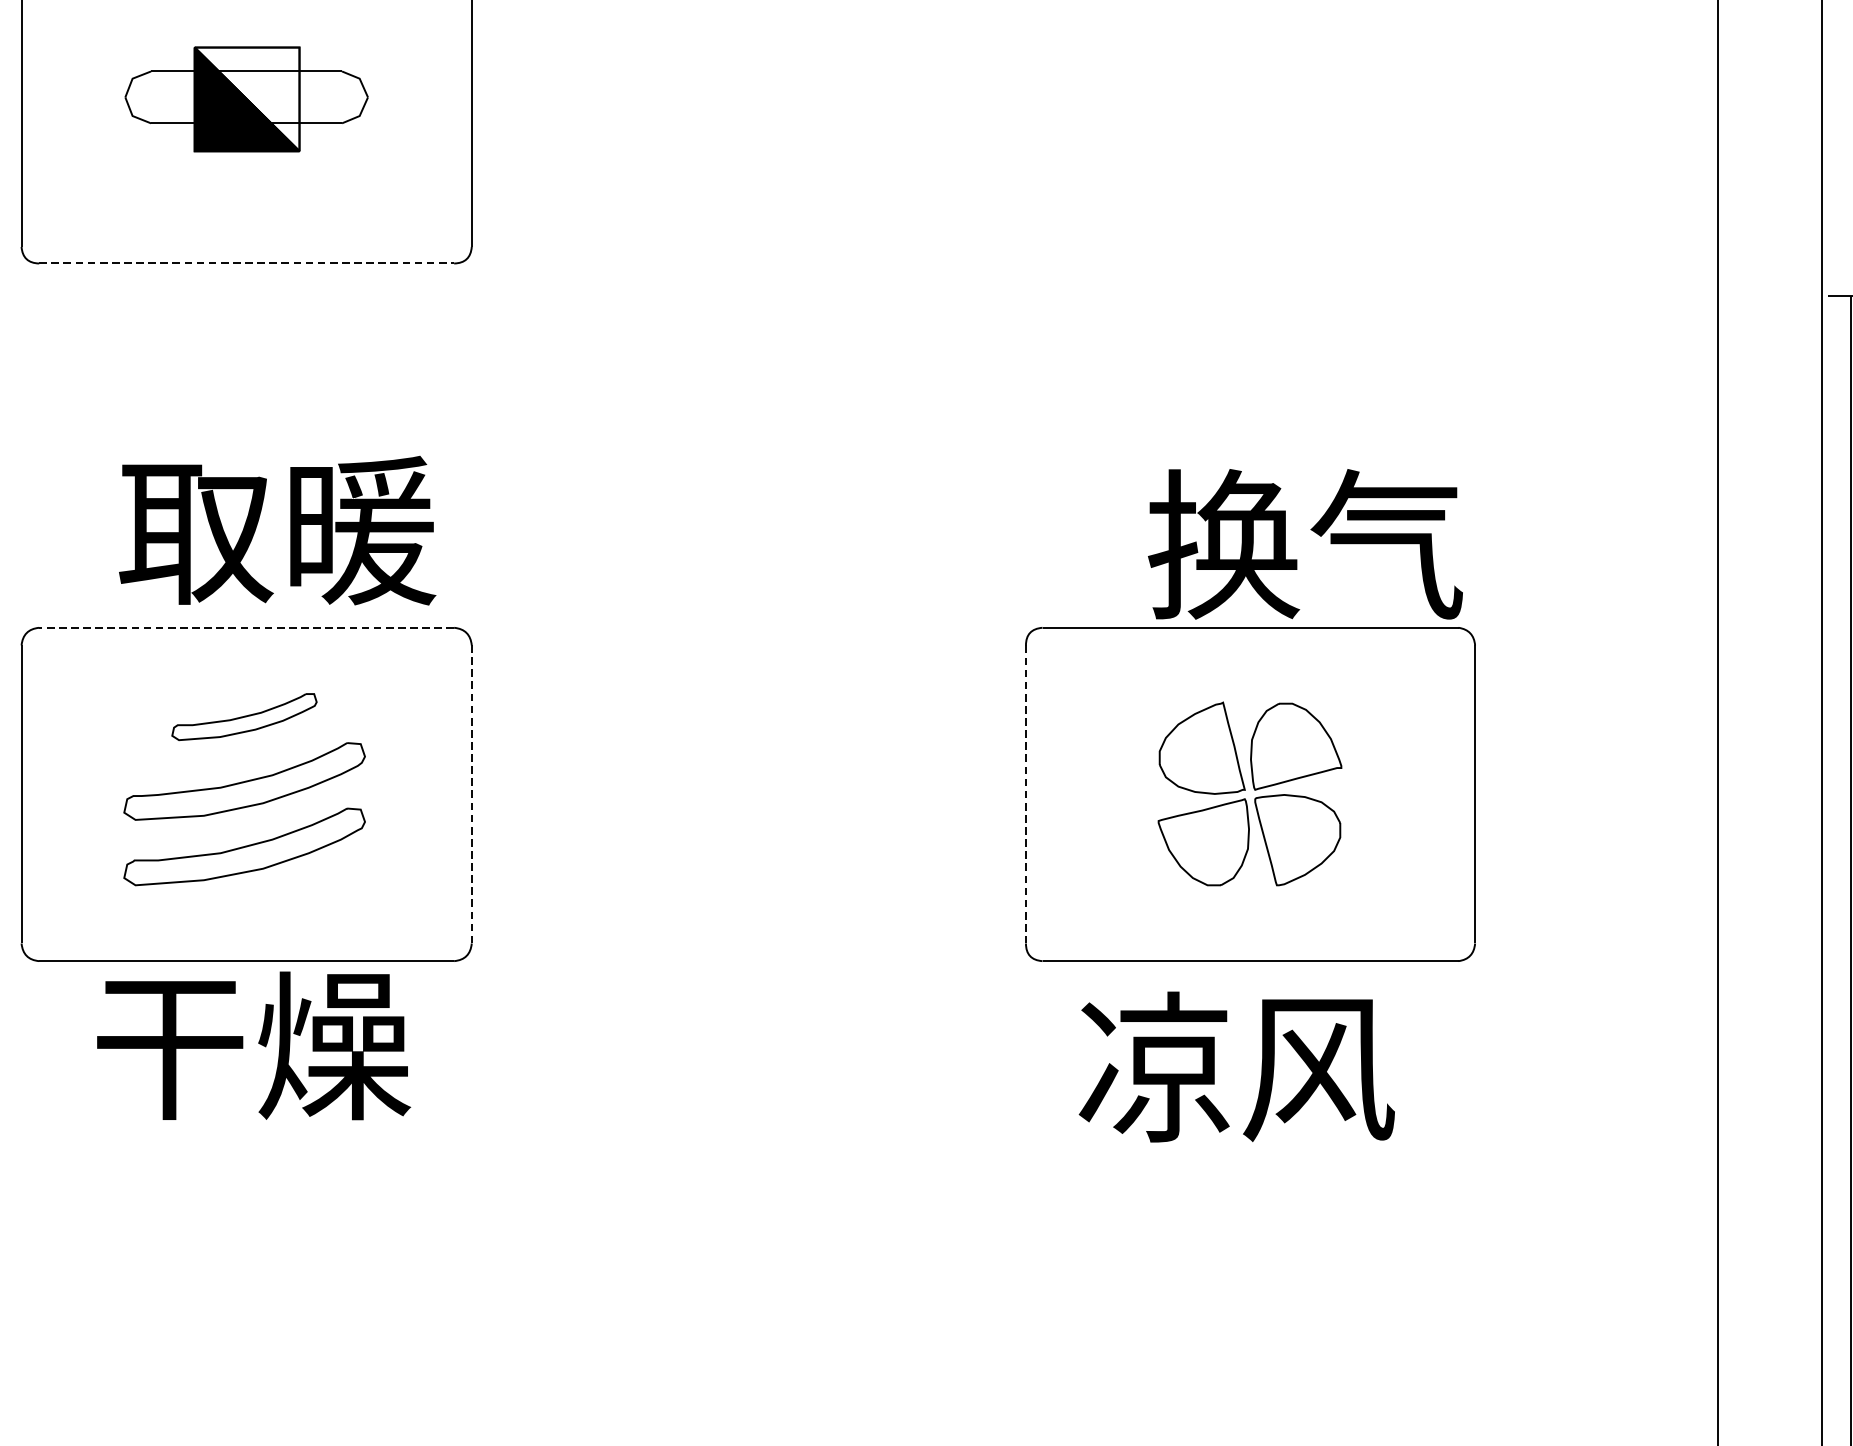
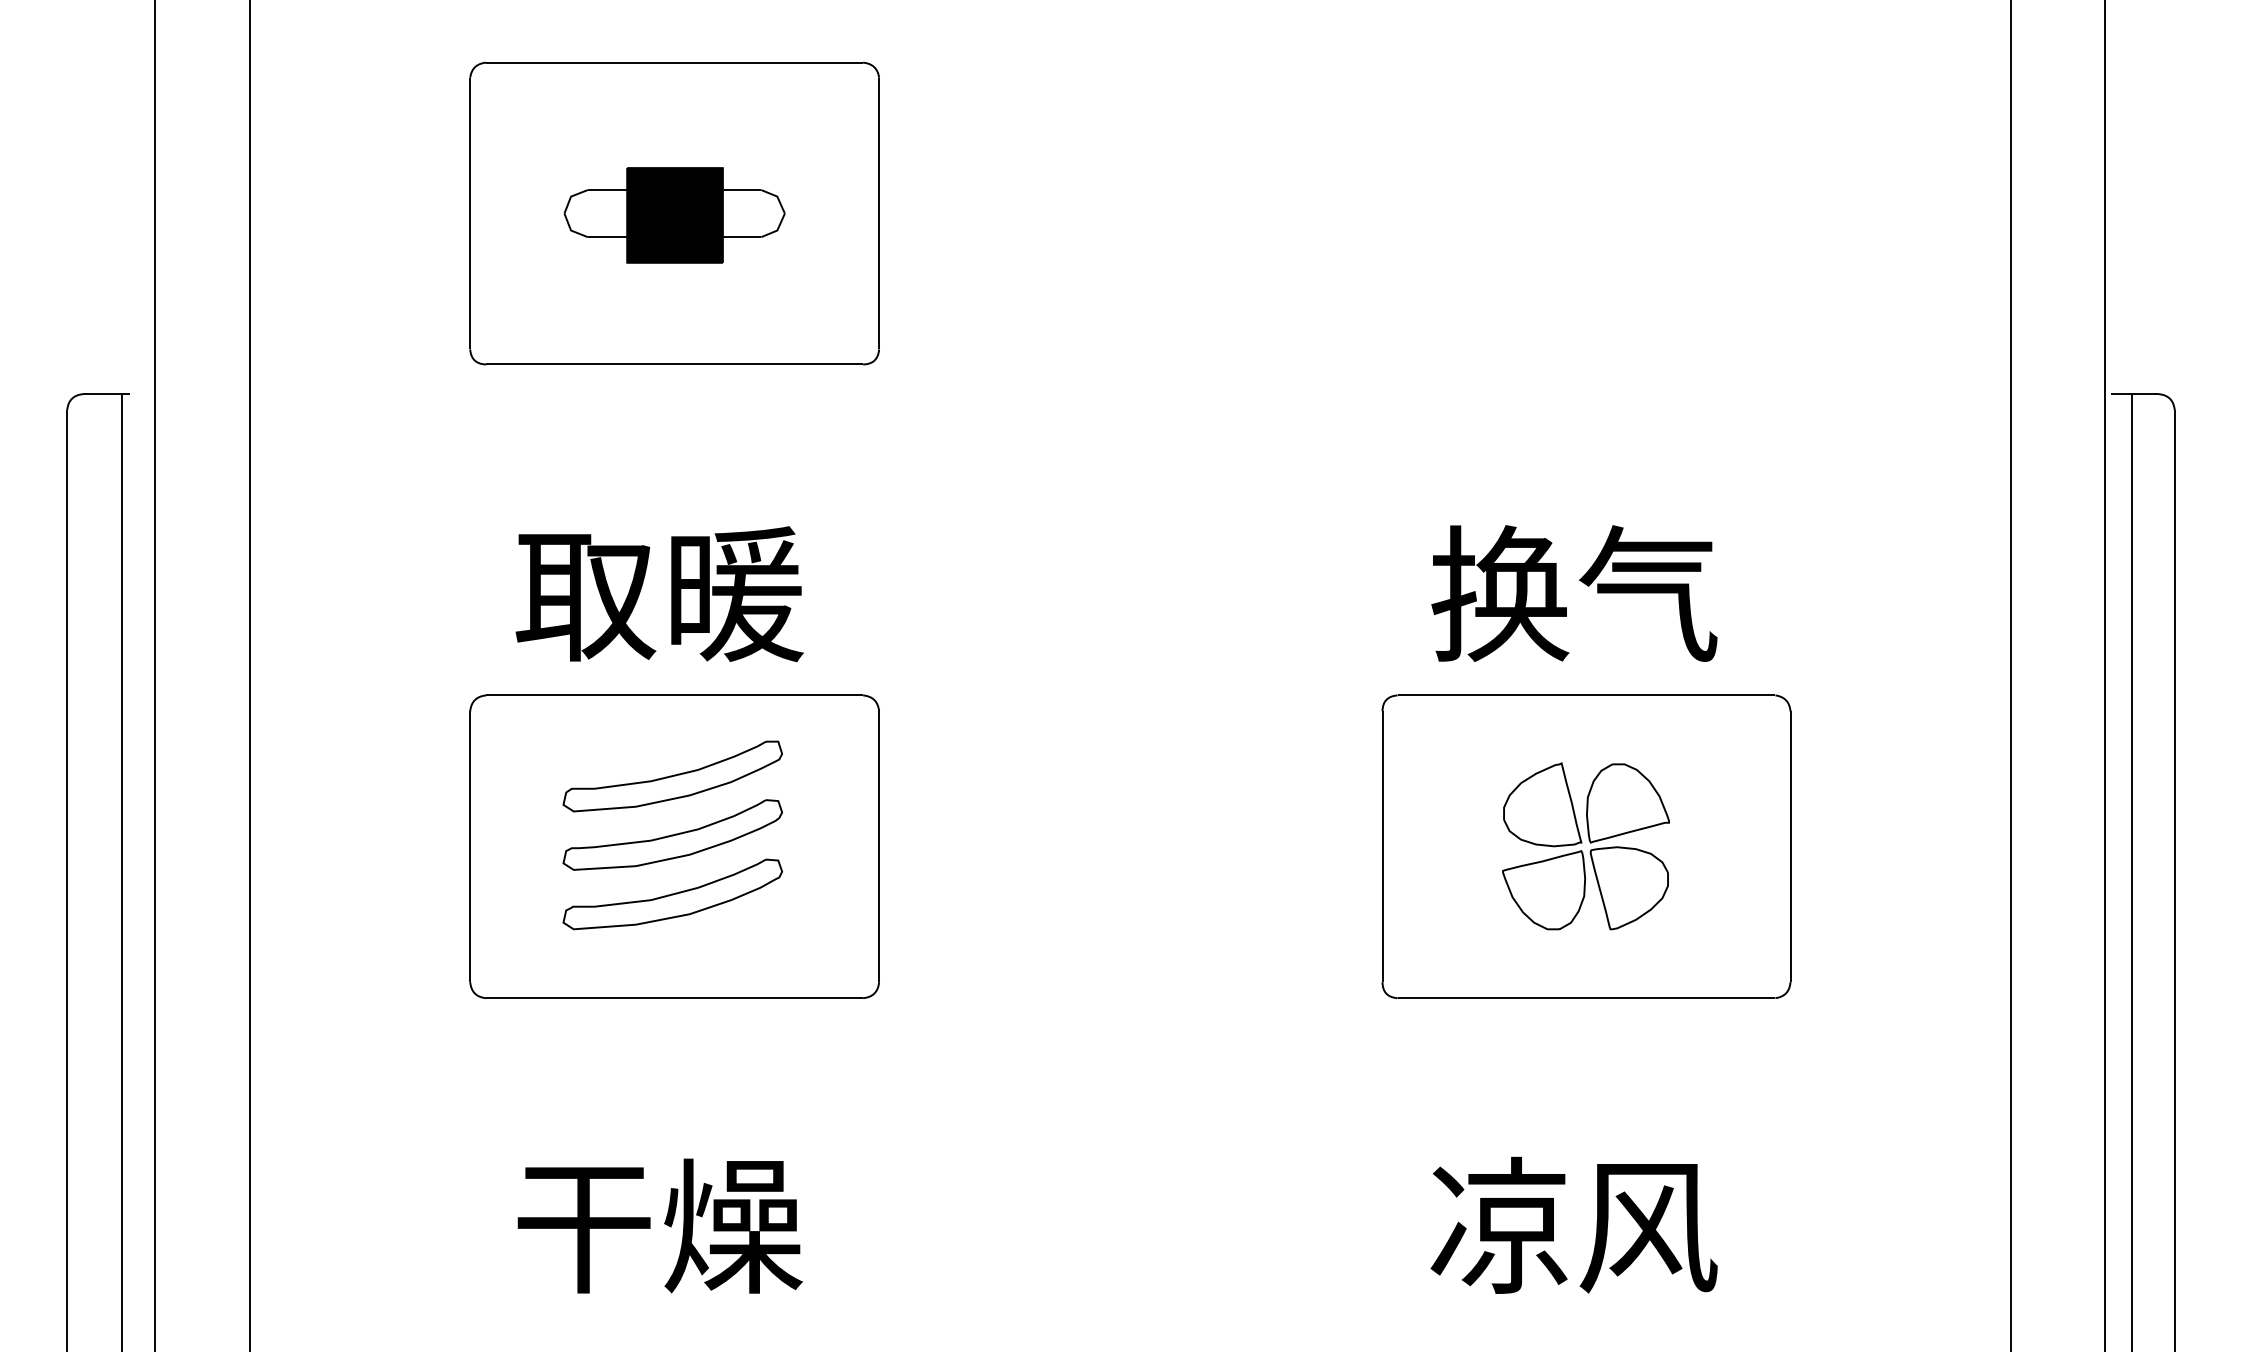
fill: (246, 99) -> (674, 215), added
line: (247, 263) -> (675, 364), dashed -> solid
text: (277, 531) -> (659, 594), moved
text: (1305, 544) -> (1574, 593), moved
line: (246, 627) -> (674, 695), dashed -> solid
part: (244, 717) -> (672, 776), size x1.67
line: (472, 794) -> (879, 846), dashed -> solid
line: (1025, 795) -> (1382, 847), dashed -> solid
text: (253, 1045) -> (659, 1225), moved
text: (1236, 1066) -> (1573, 1224), moved

